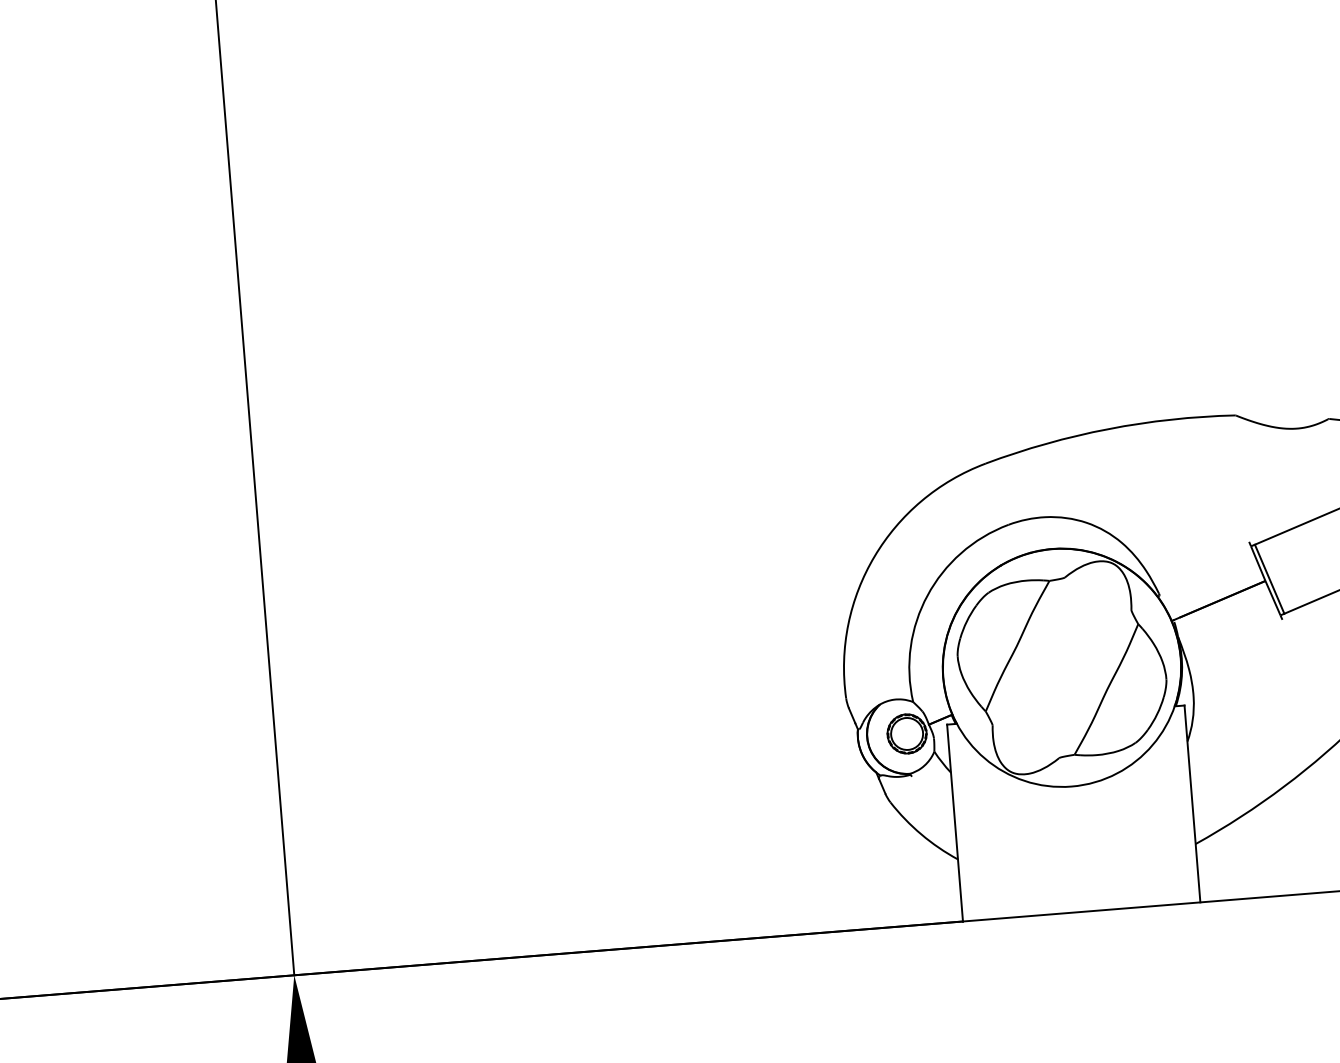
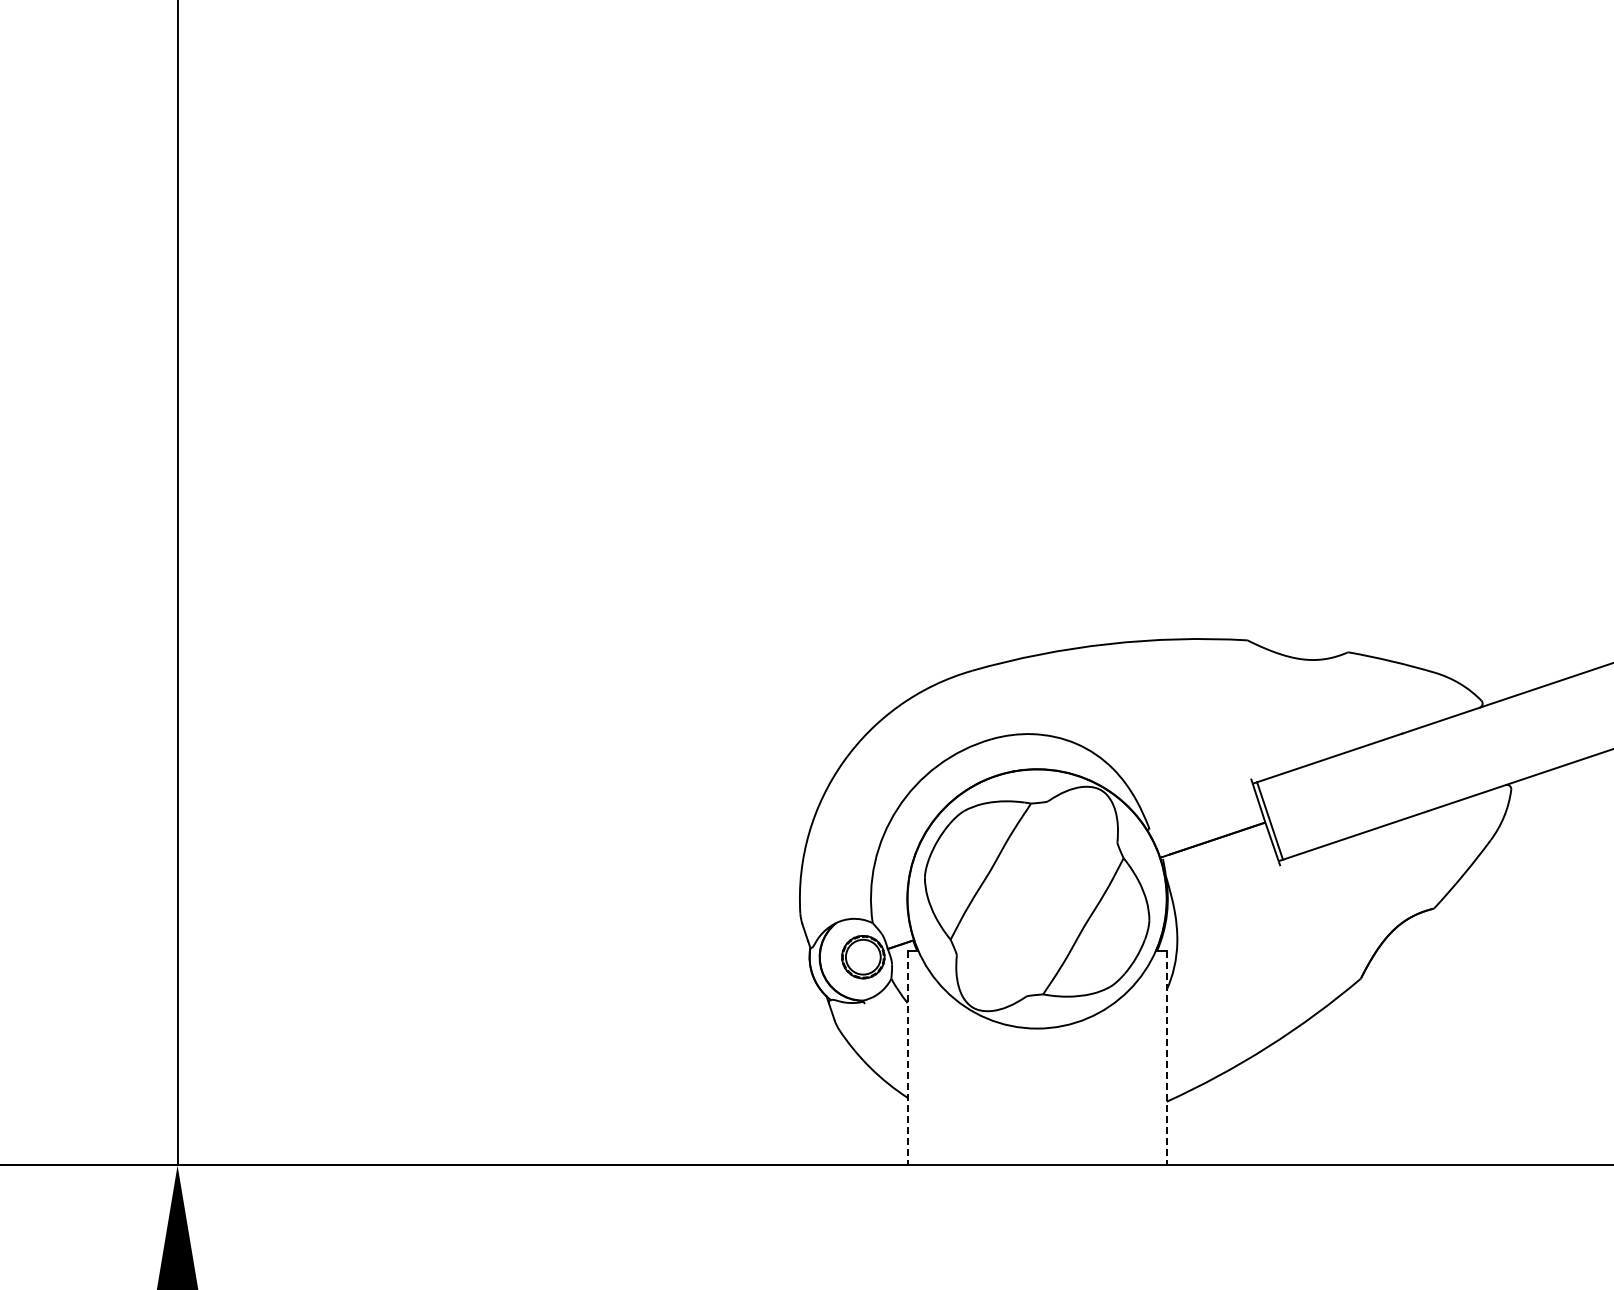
line: (1192, 804) -> (1166, 1058), solid -> dashed
line: (955, 823) -> (907, 1058), solid -> dashed

